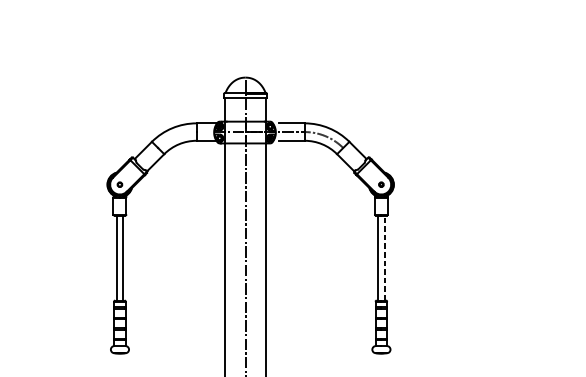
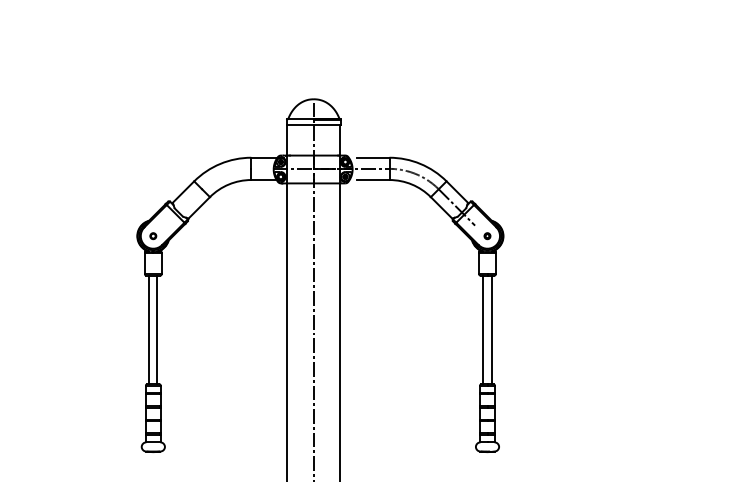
line: (357, 162) -> (456, 207), added
line: (384, 257) -> (491, 329), dashed -> solid

